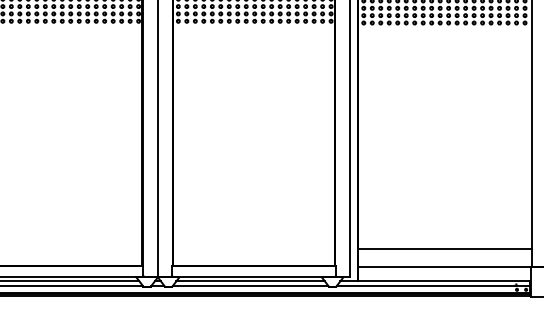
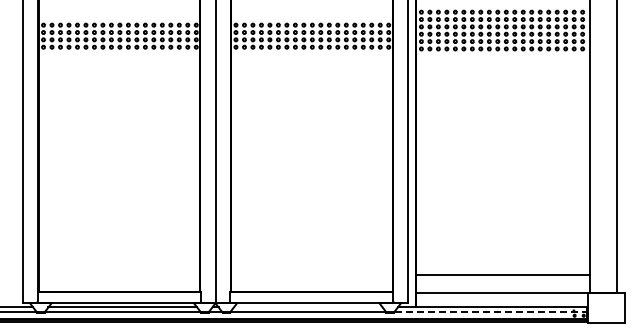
line: (250, 281) -> (308, 307), removed
line: (433, 285) -> (491, 311), solid -> dashed

